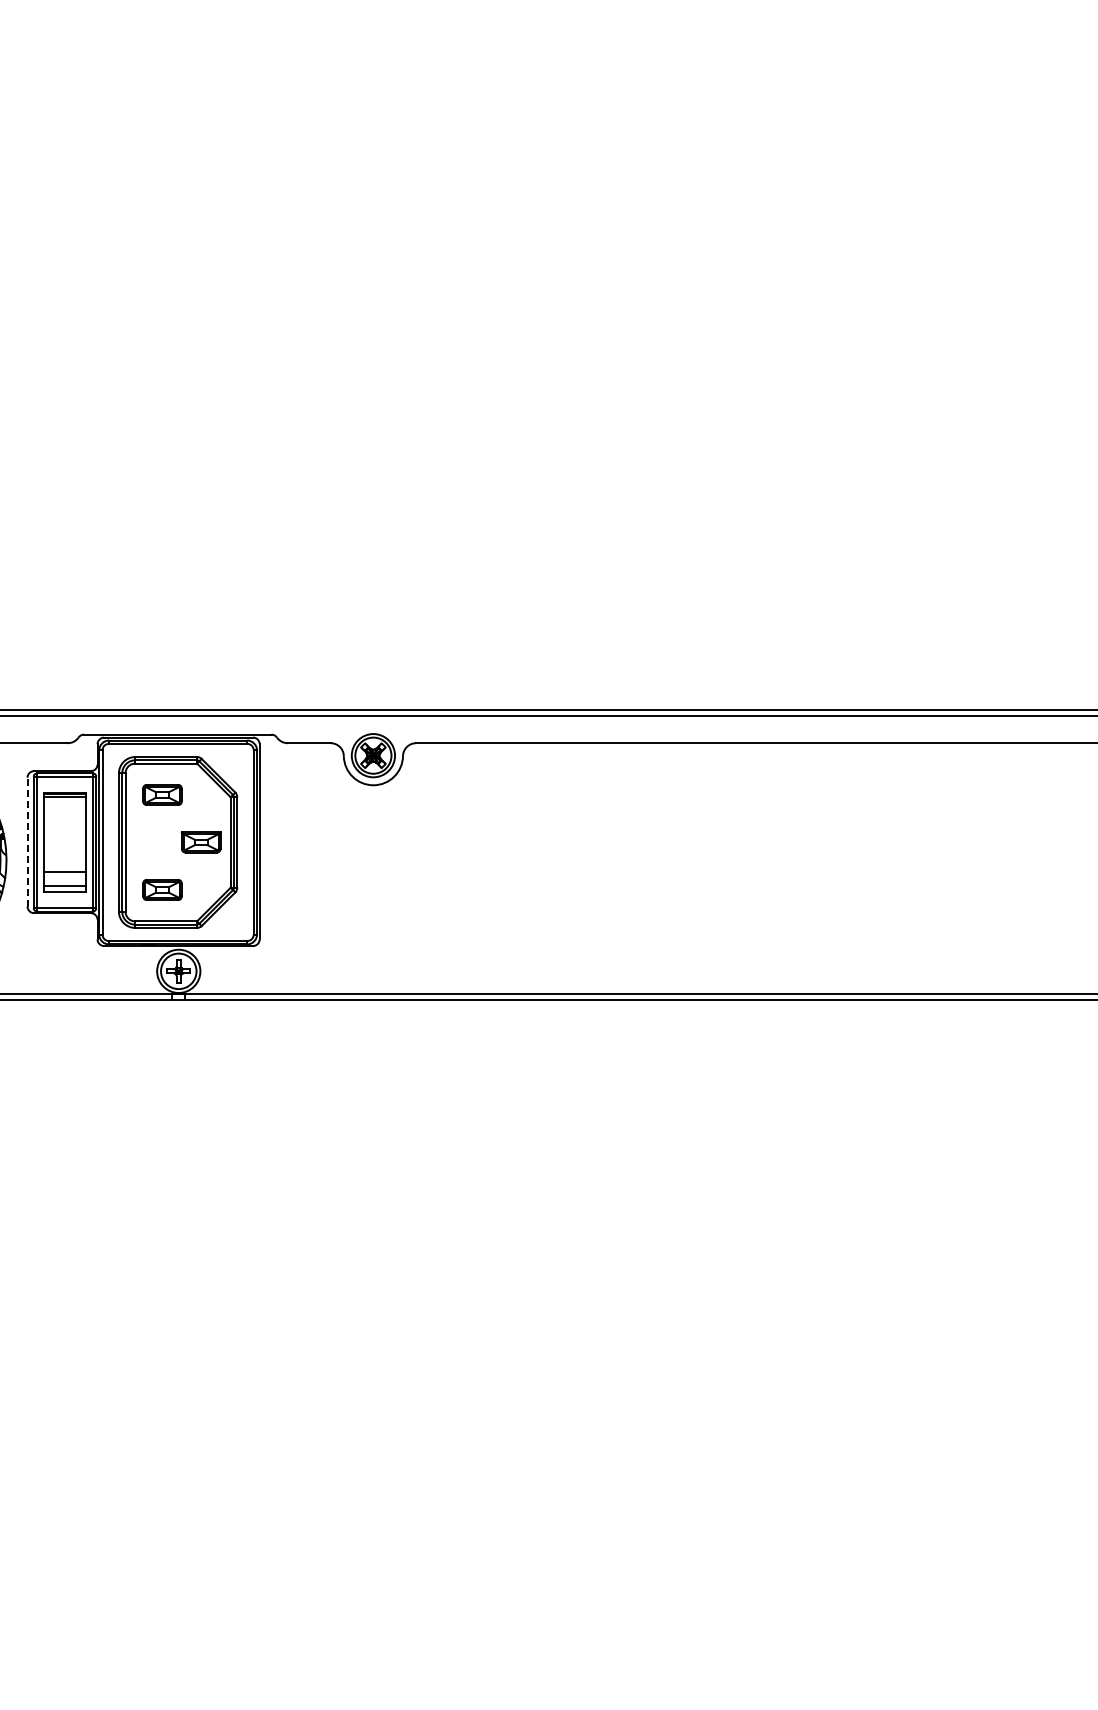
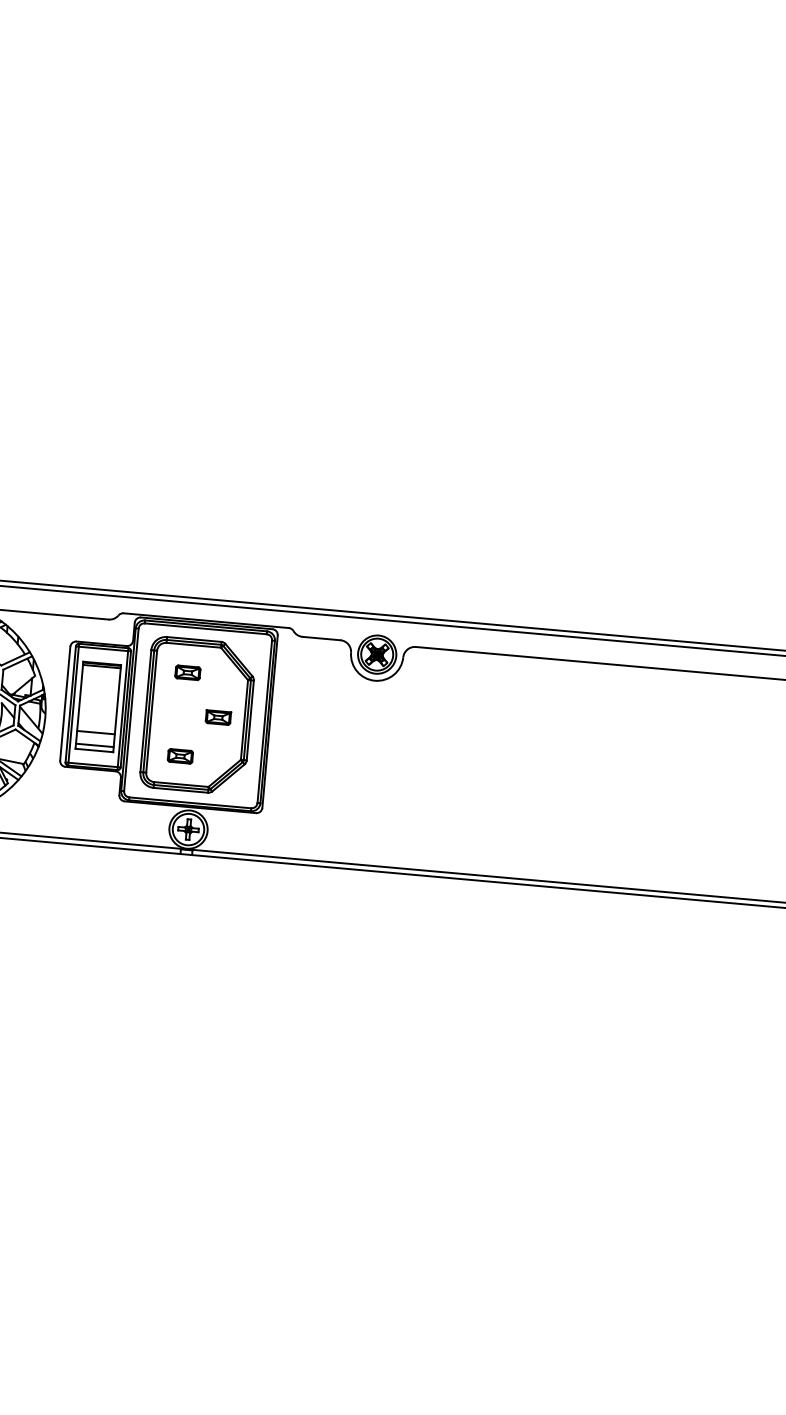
part: (161, 795) -> (187, 673), size x0.71
line: (27, 841) -> (65, 703), dashed -> solid
part: (200, 842) -> (217, 717), size x0.71
part: (161, 889) -> (179, 756), size x0.71

